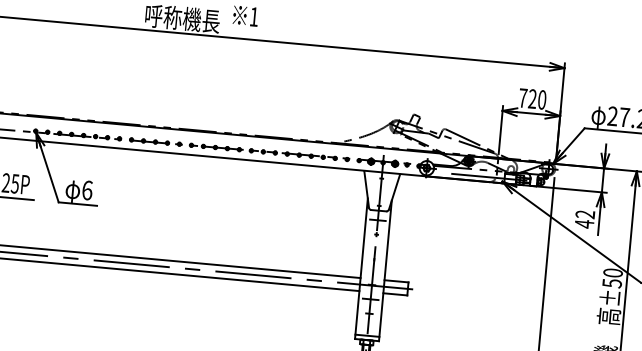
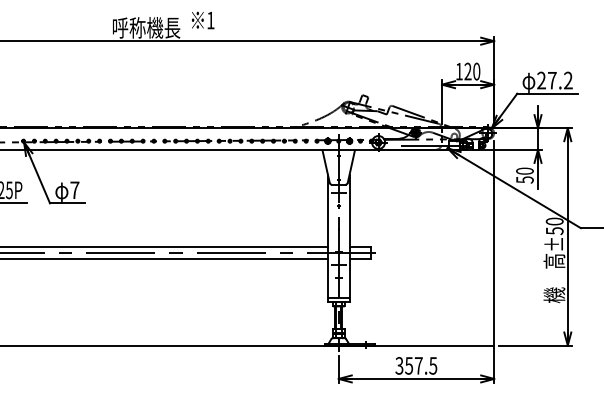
text: (522, 97) -> (458, 71), 720 -> 120
text: (86, 190) -> (74, 190), 6 -> 7
text: (584, 219) -> (524, 175), 42 -> 50

